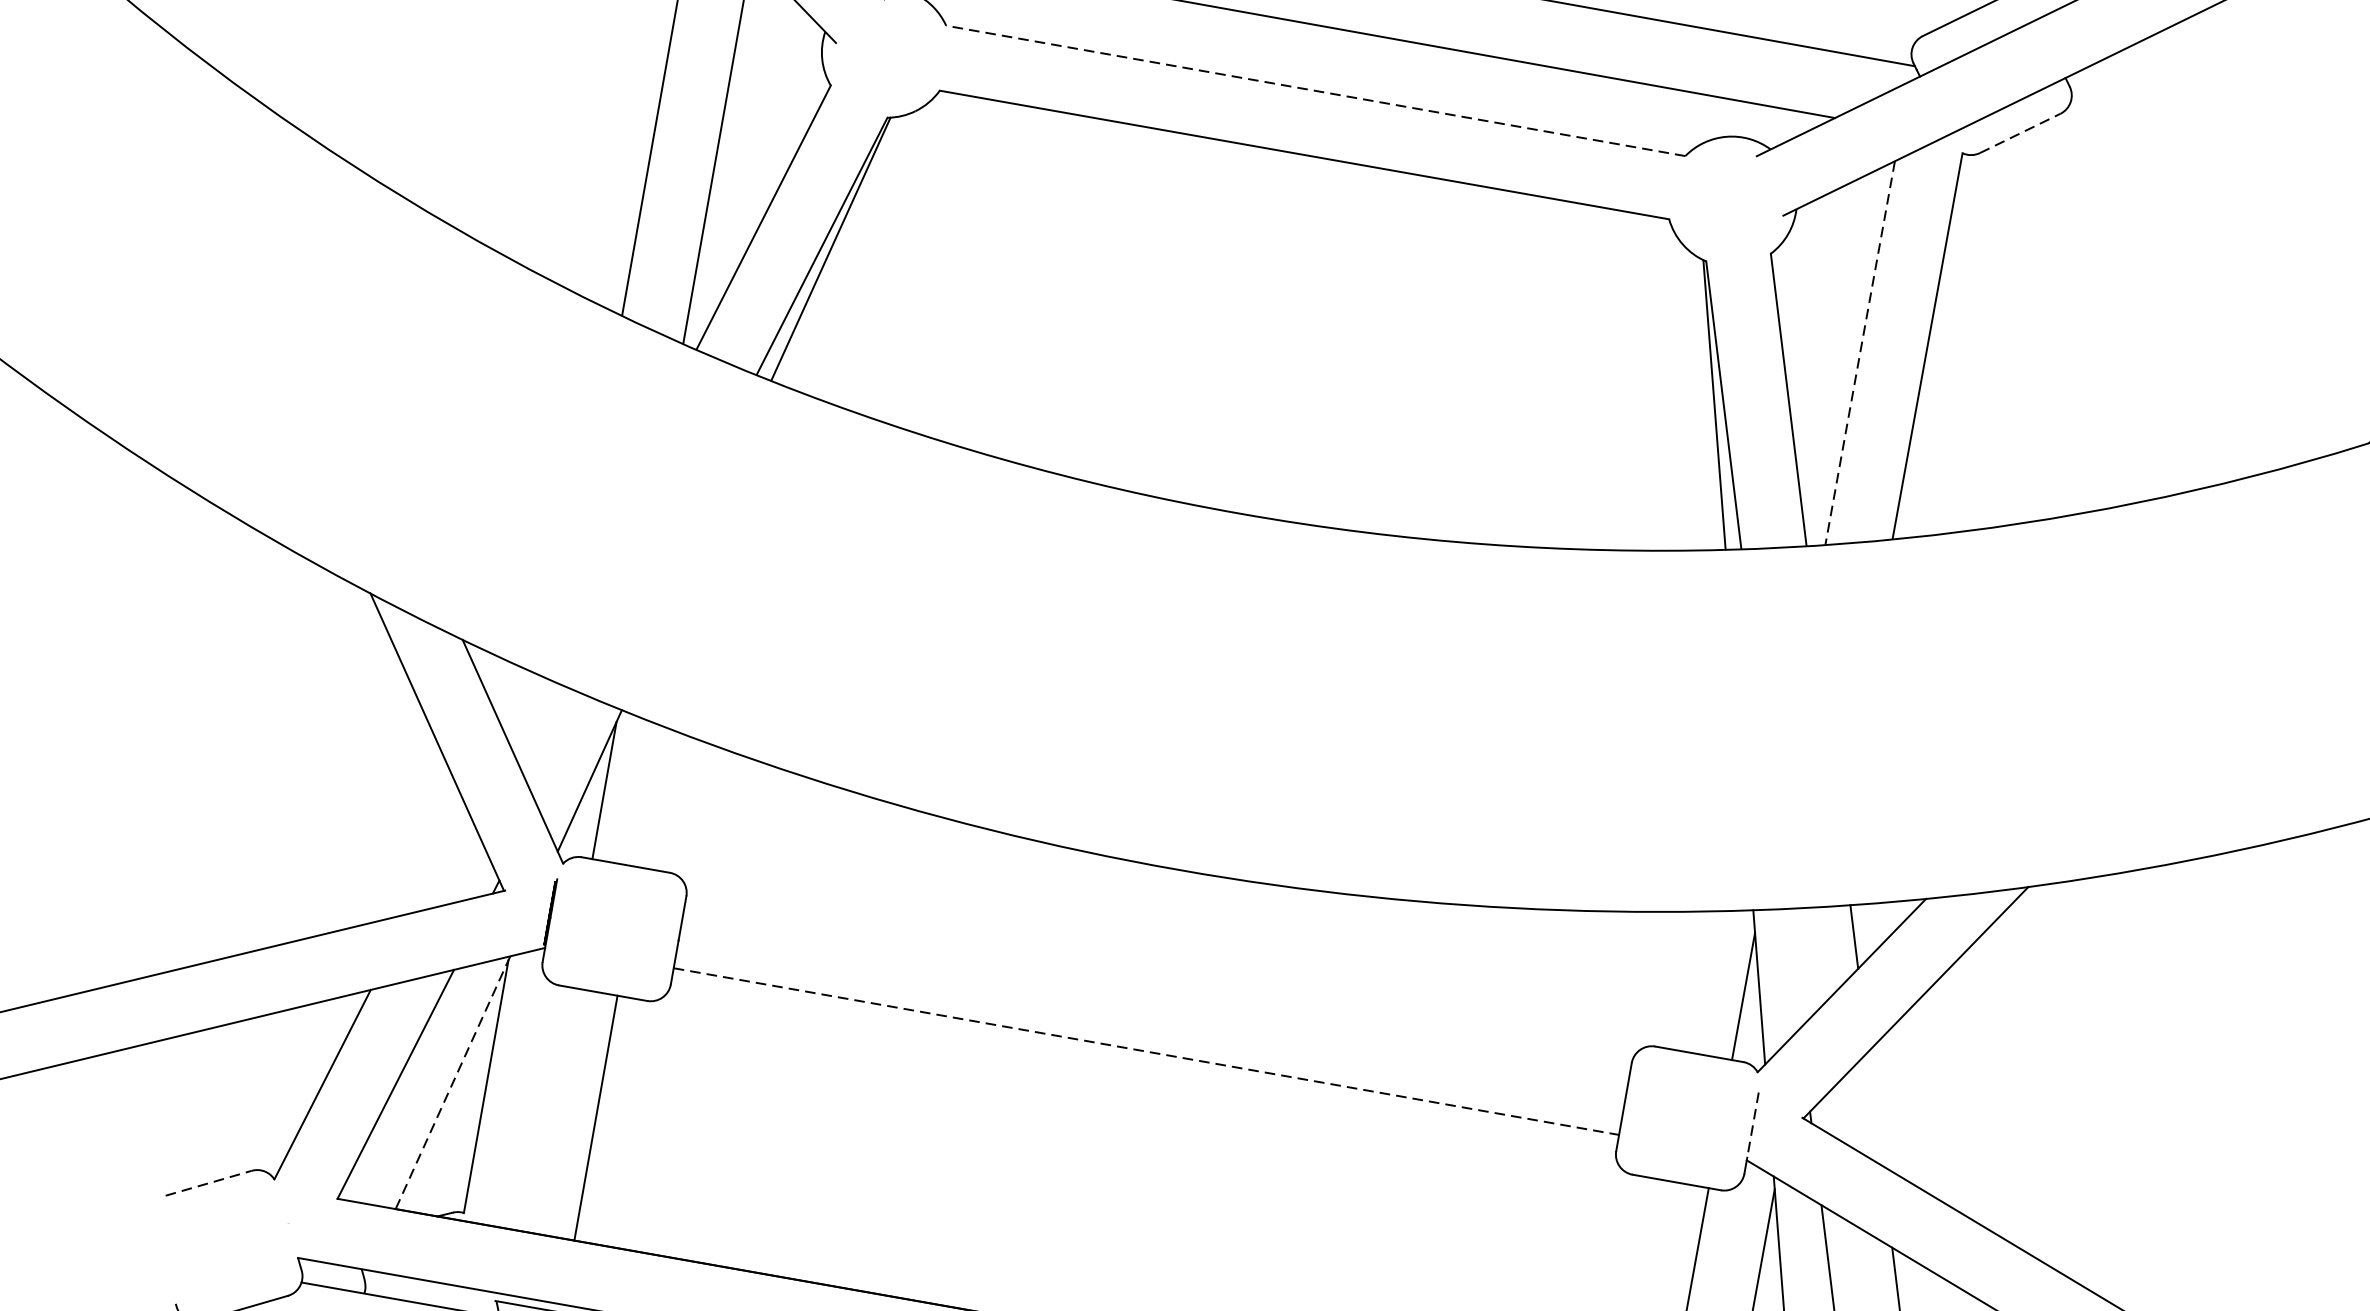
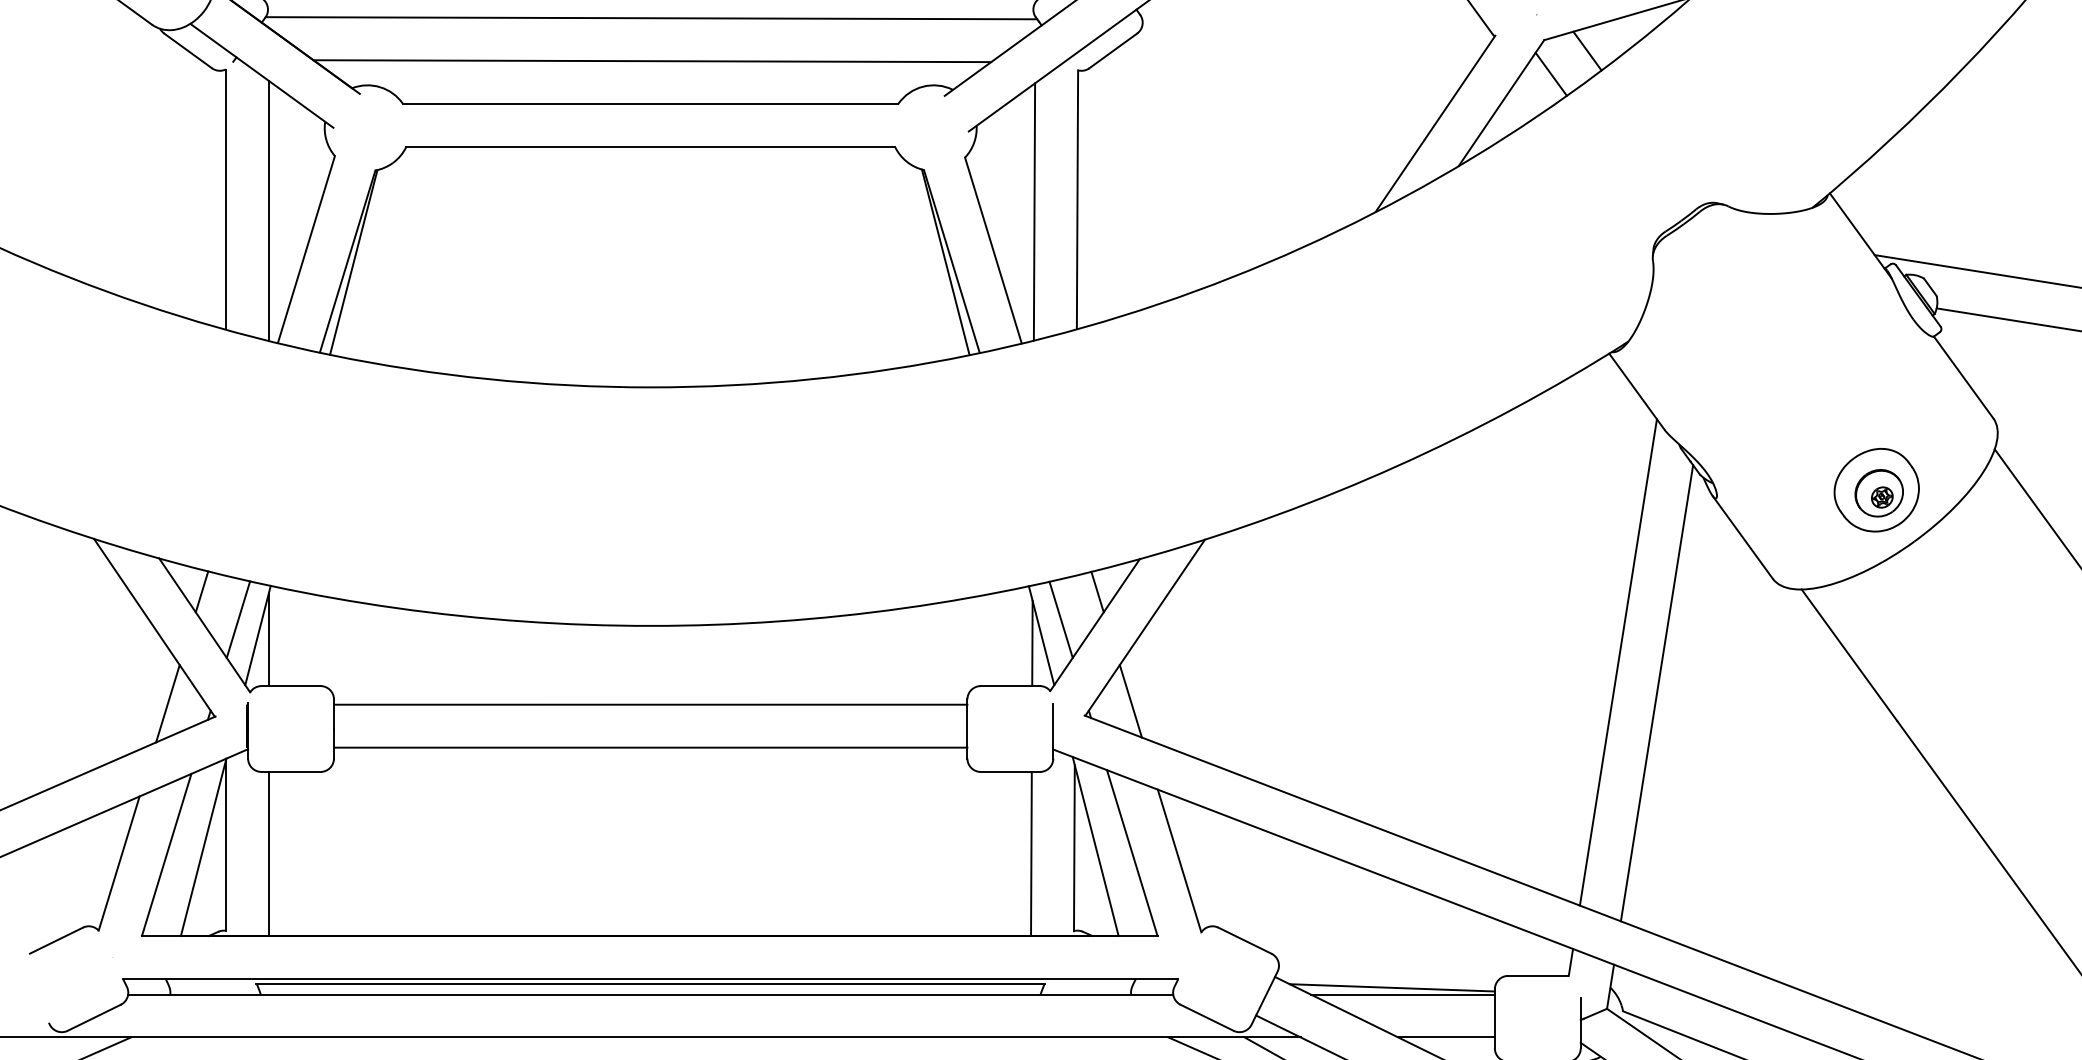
line: (1315, 90) -> (650, 103), dashed -> solid
line: (2020, 132) -> (1113, 50), dashed -> solid
line: (1860, 352) -> (1034, 211), dashed -> solid
line: (517, 700) -> (201, 591), added
line: (564, 751) -> (238, 619), added
line: (436, 858) -> (167, 703), added
line: (1791, 968) -> (1060, 619), added
line: (1157, 987) -> (650, 704), added
line: (1146, 1051) -> (650, 747), dashed -> solid
line: (452, 1082) -> (203, 847), dashed -> solid
line: (1874, 1108) -> (1130, 701), added
line: (595, 1117) -> (268, 853), moved
line: (1753, 1124) -> (1053, 725), dashed -> solid
line: (208, 1183) -> (56, 940), dashed -> solid

